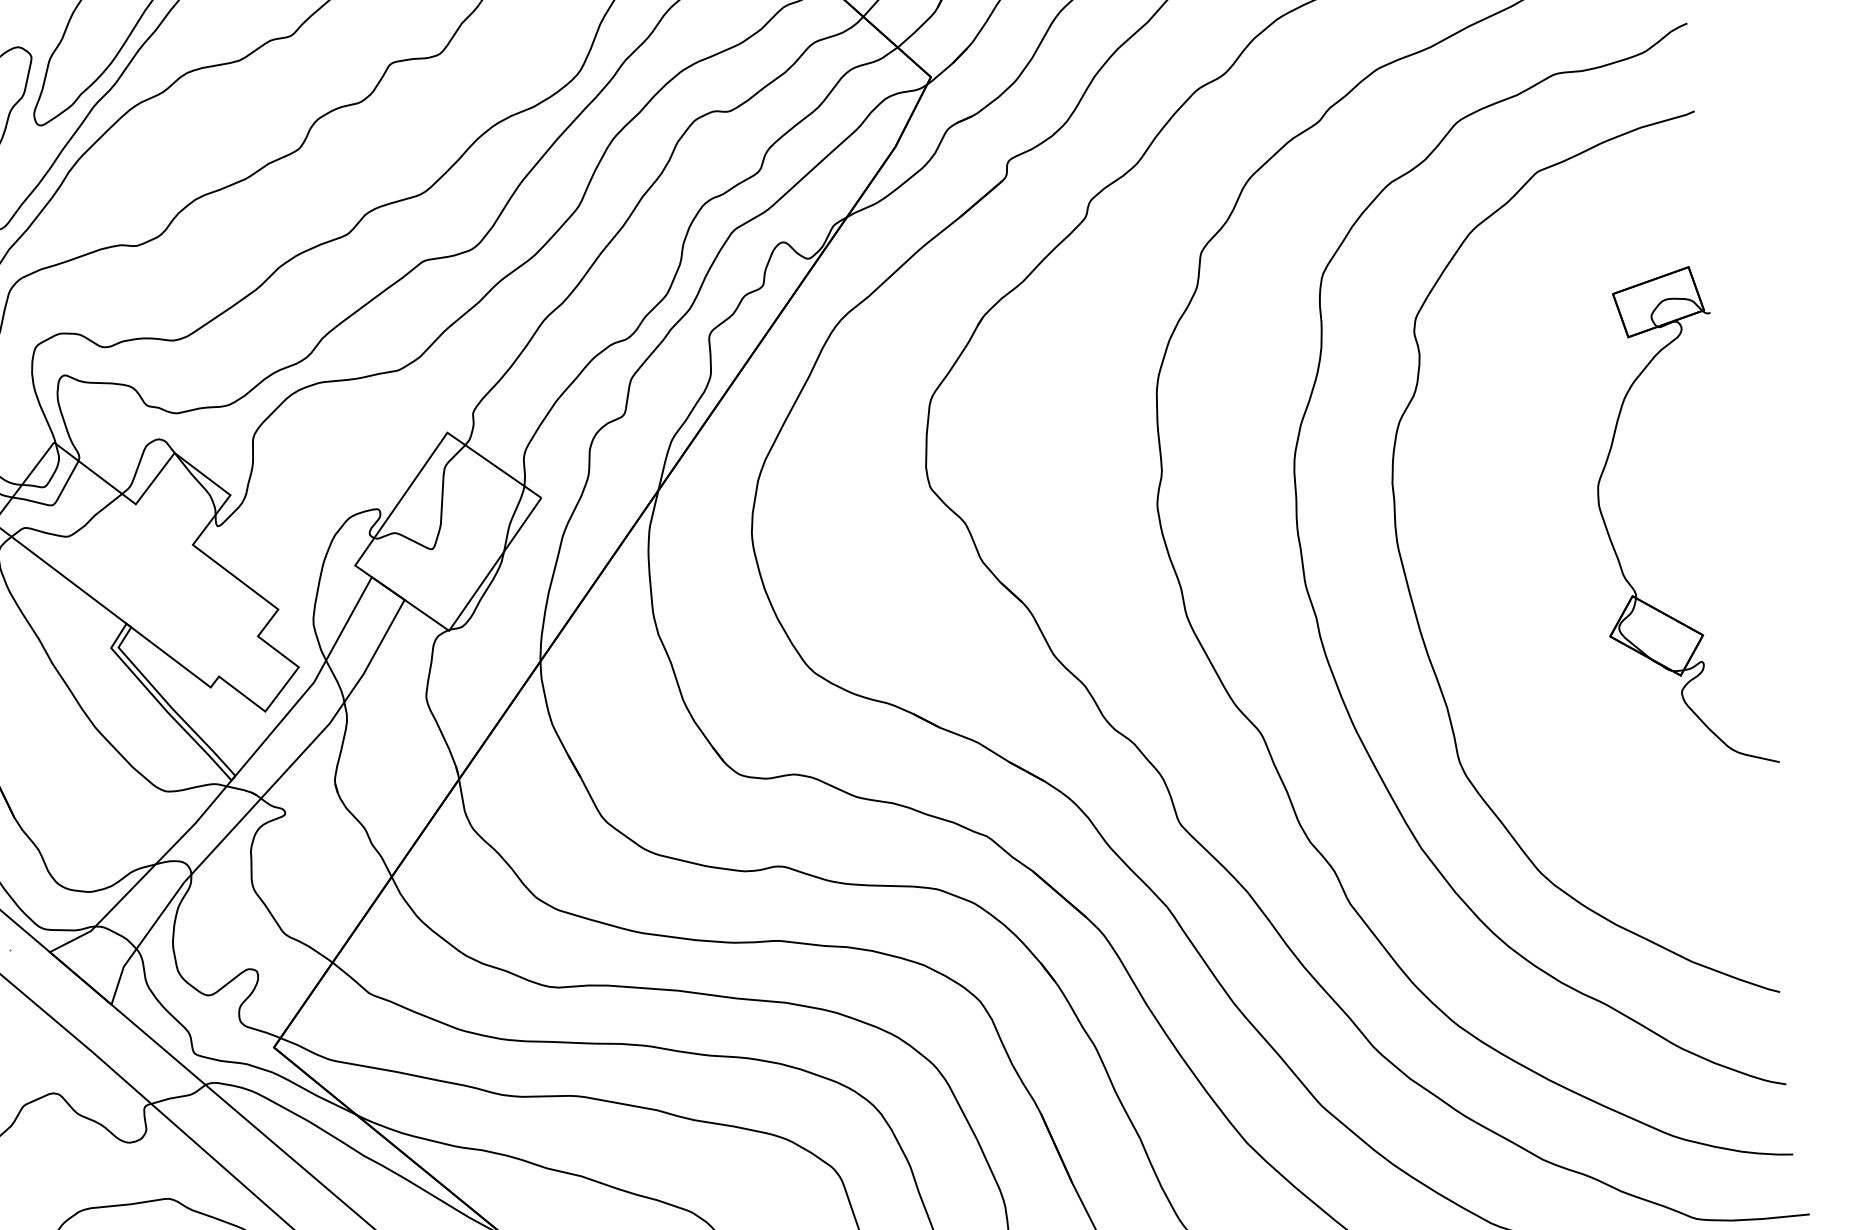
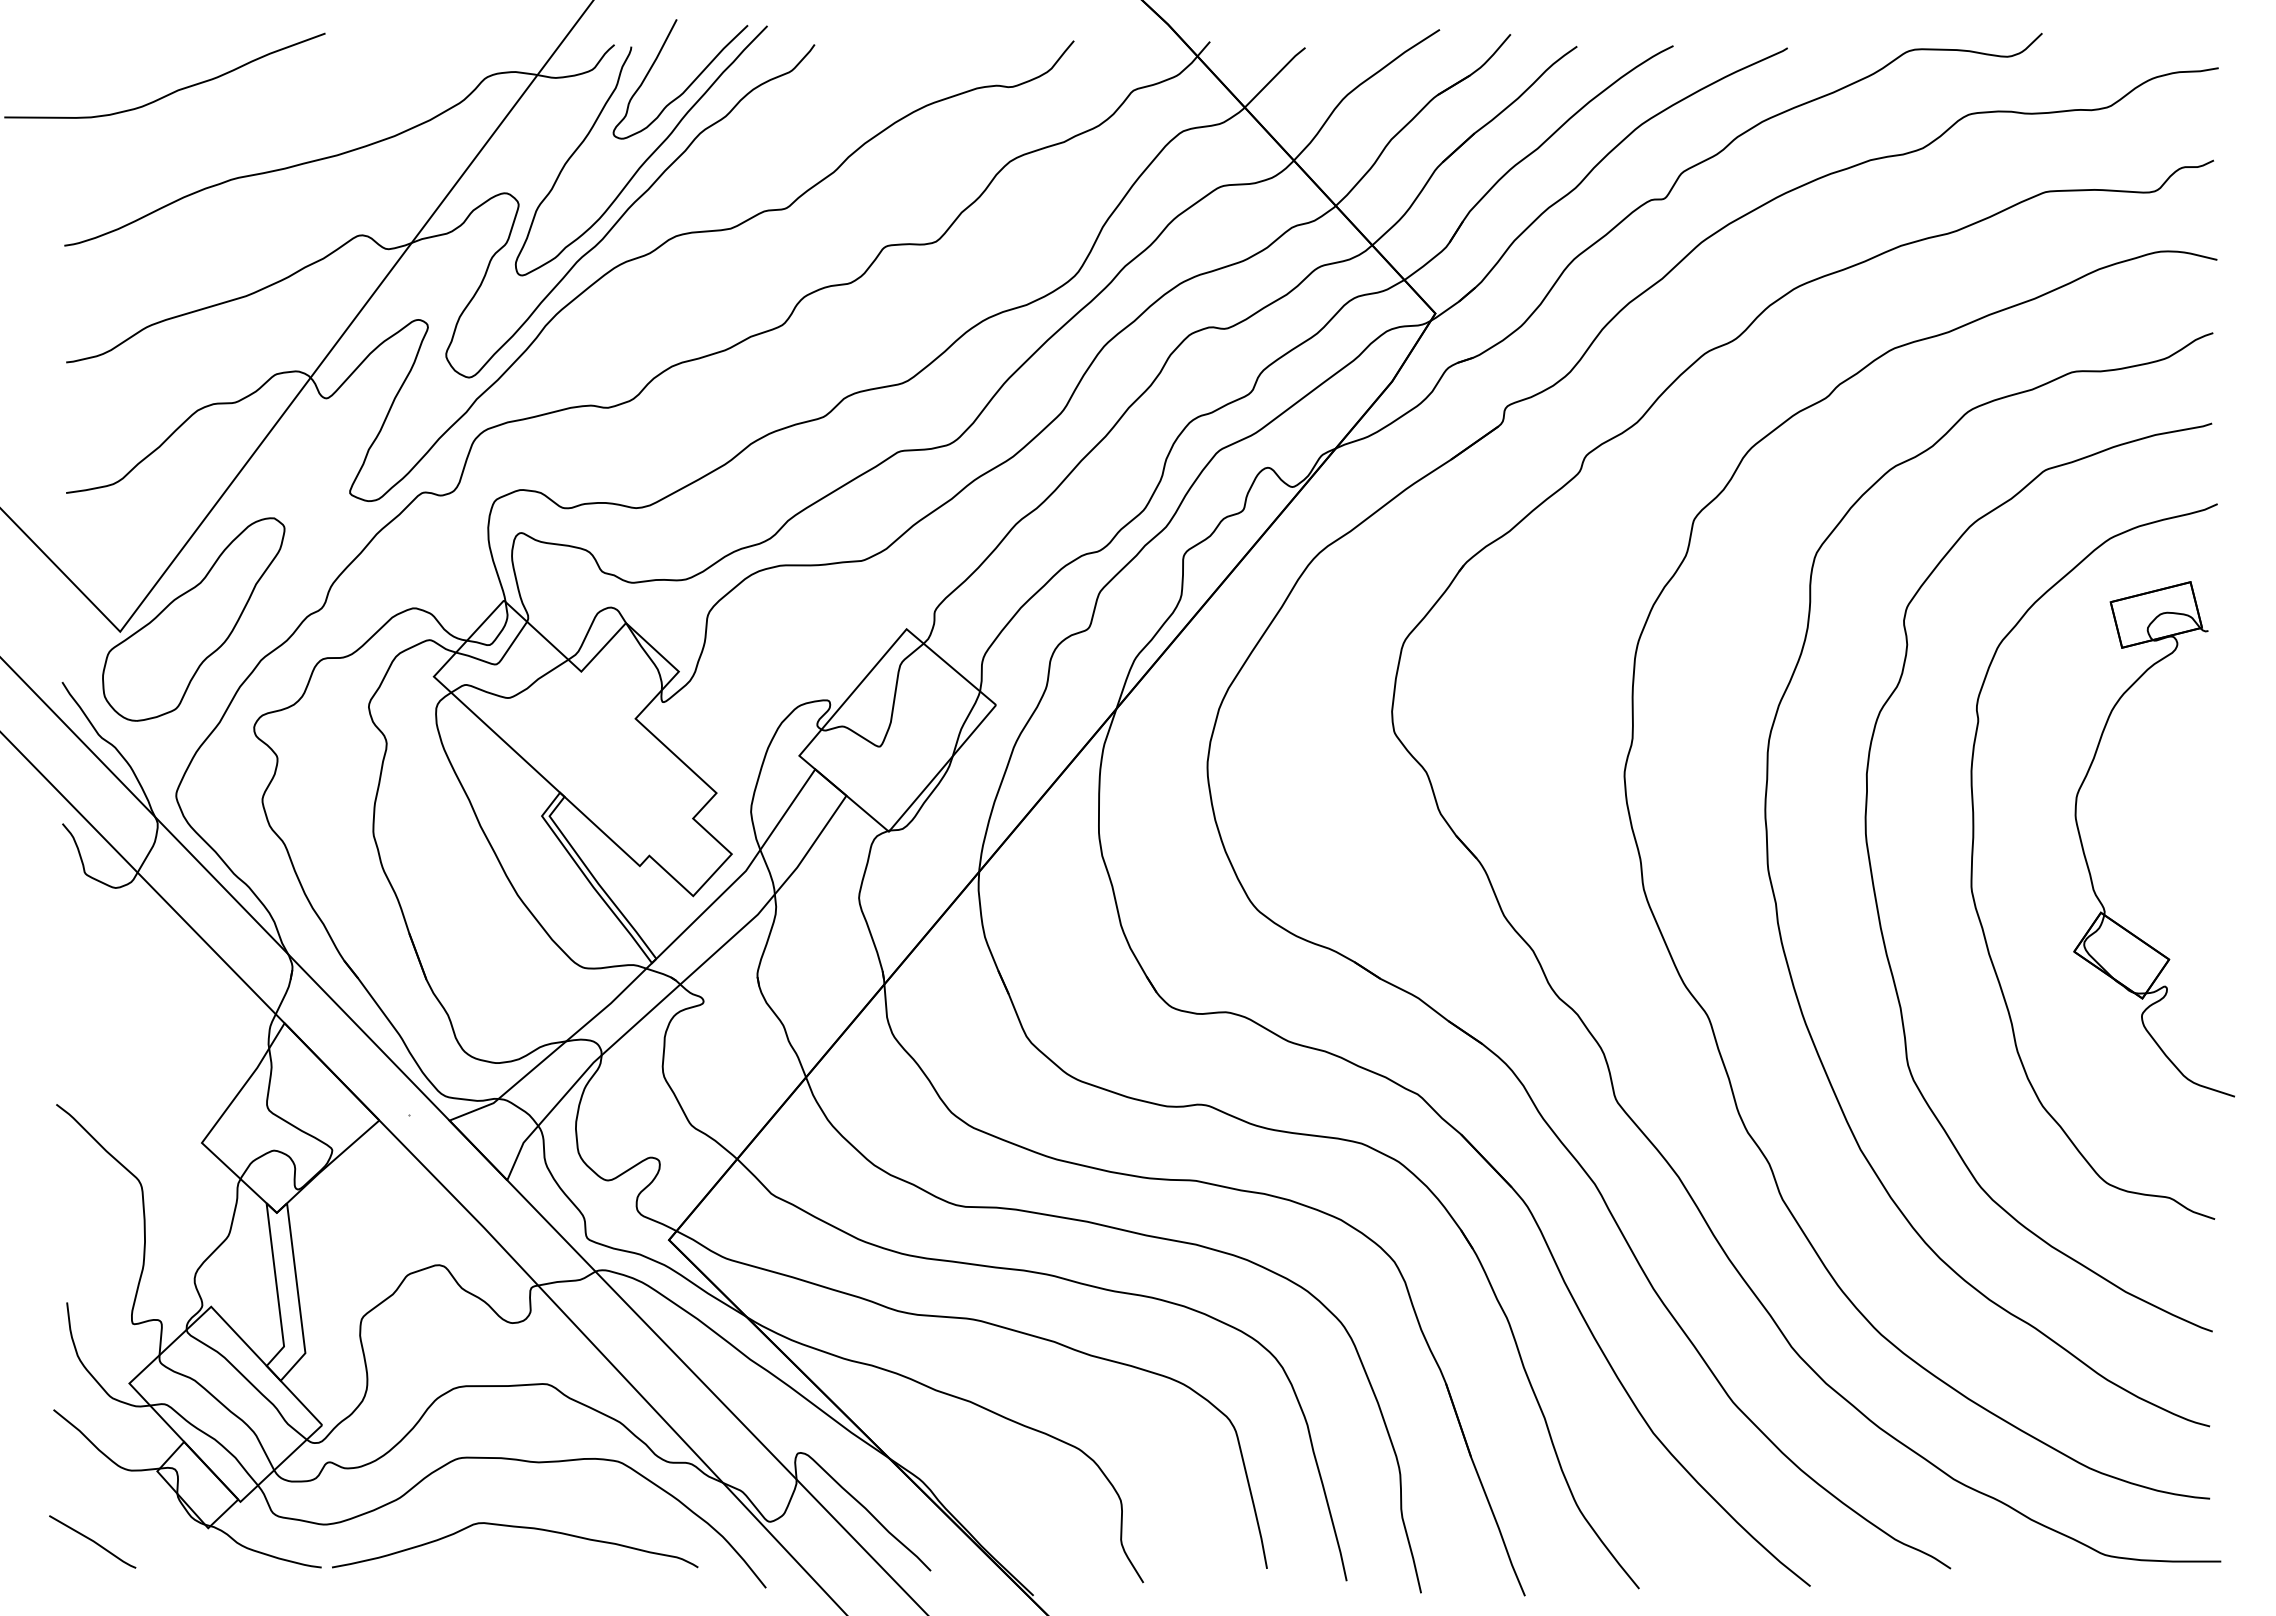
curve: (1503, 553) -> (1973, 856), added

